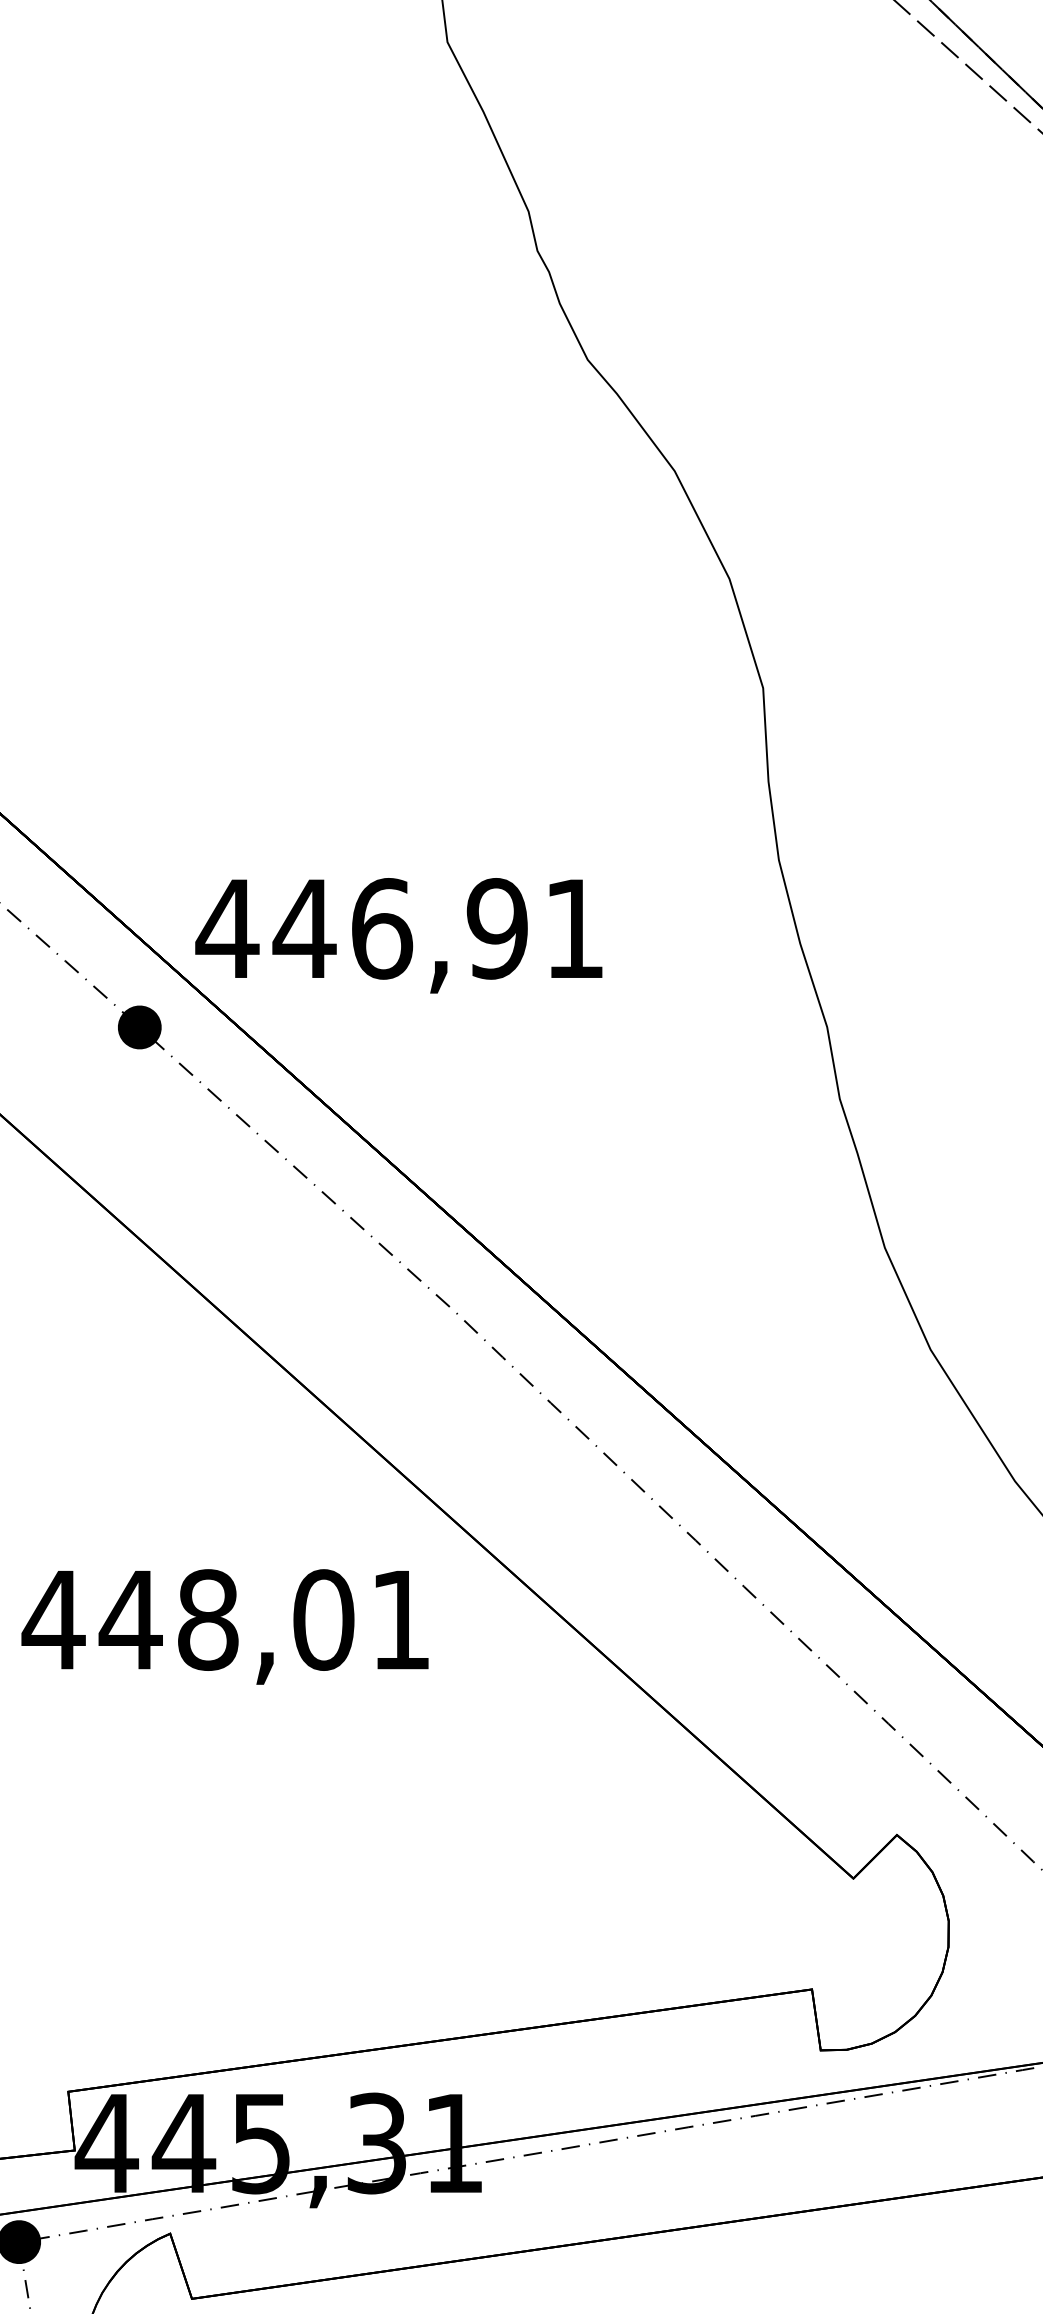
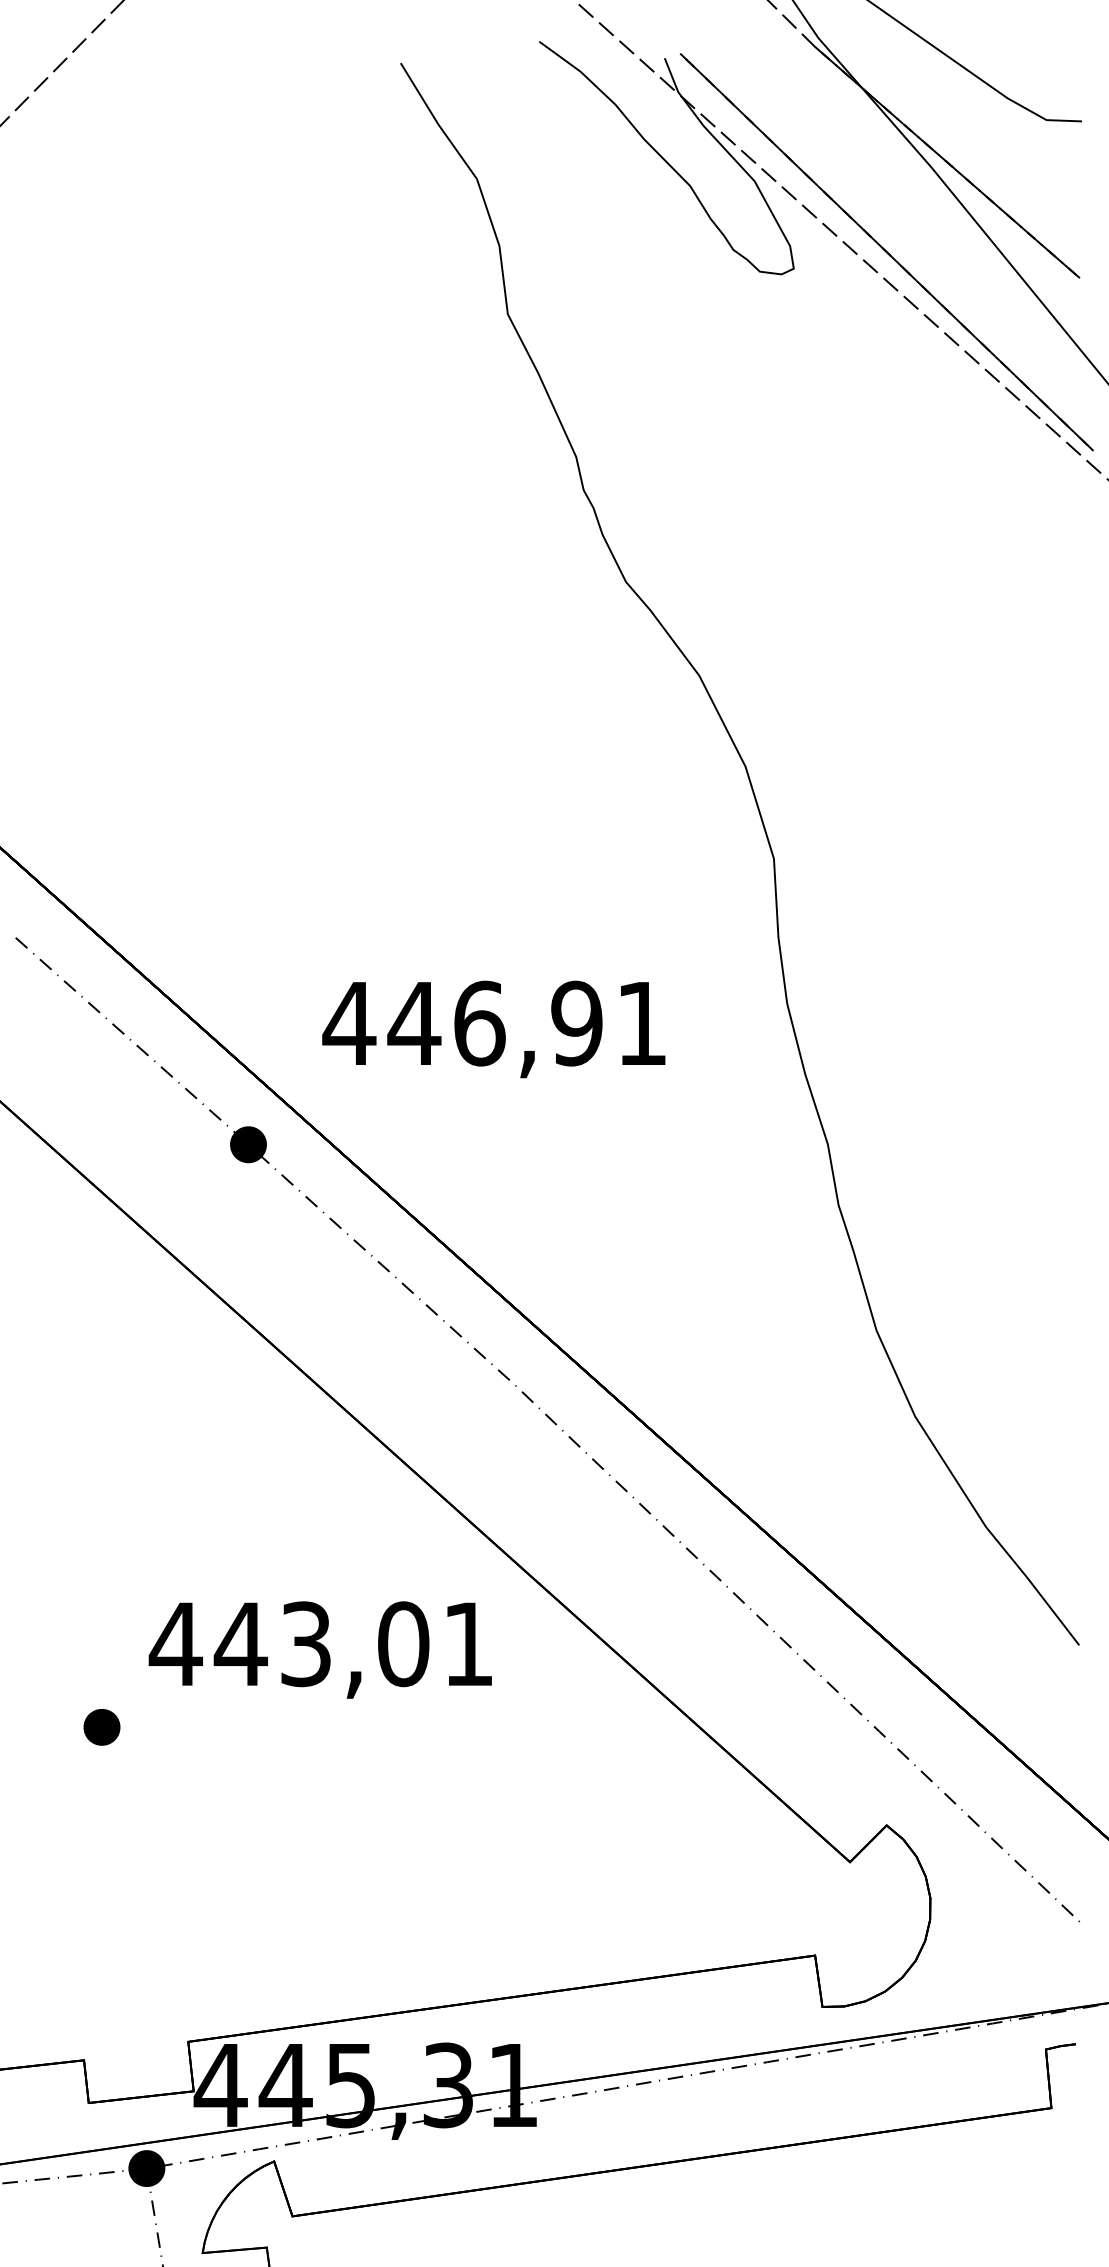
text: (398, 935) -> (493, 1029), moved
text: (207, 1620) -> (305, 1644), 448,01 -> 443,01

